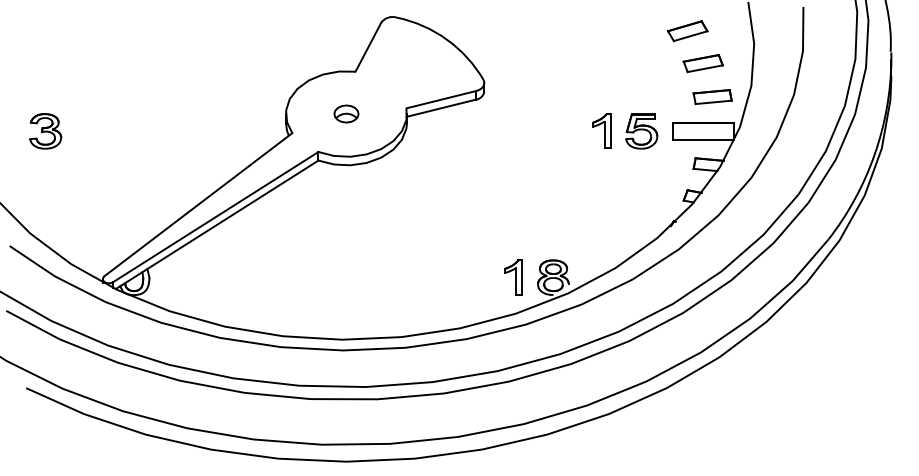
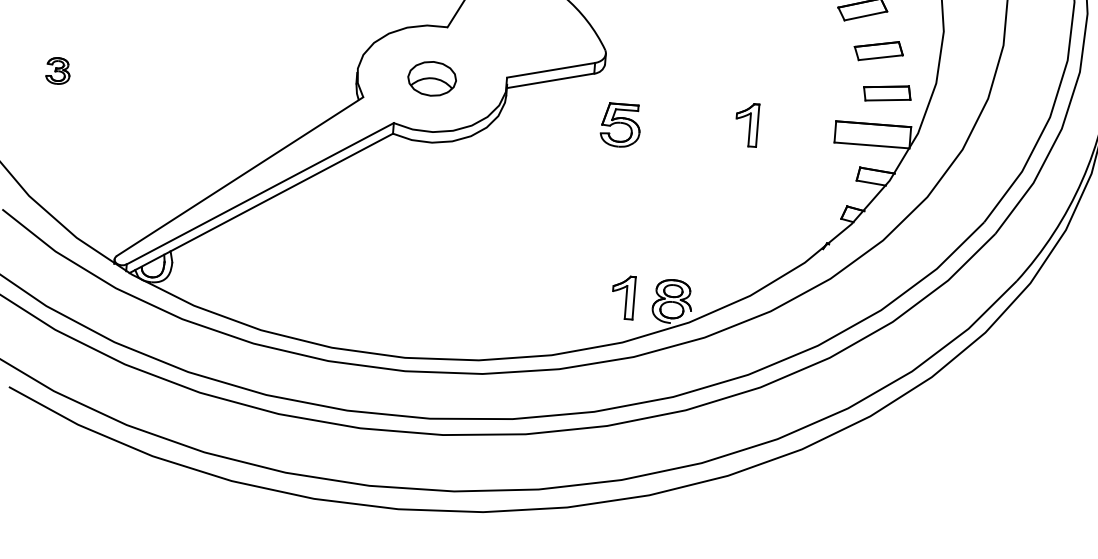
part: (346, 113) -> (432, 78), size x1.6
part: (45, 131) -> (57, 71), size x0.6
part: (641, 131) -> (620, 125), moved

